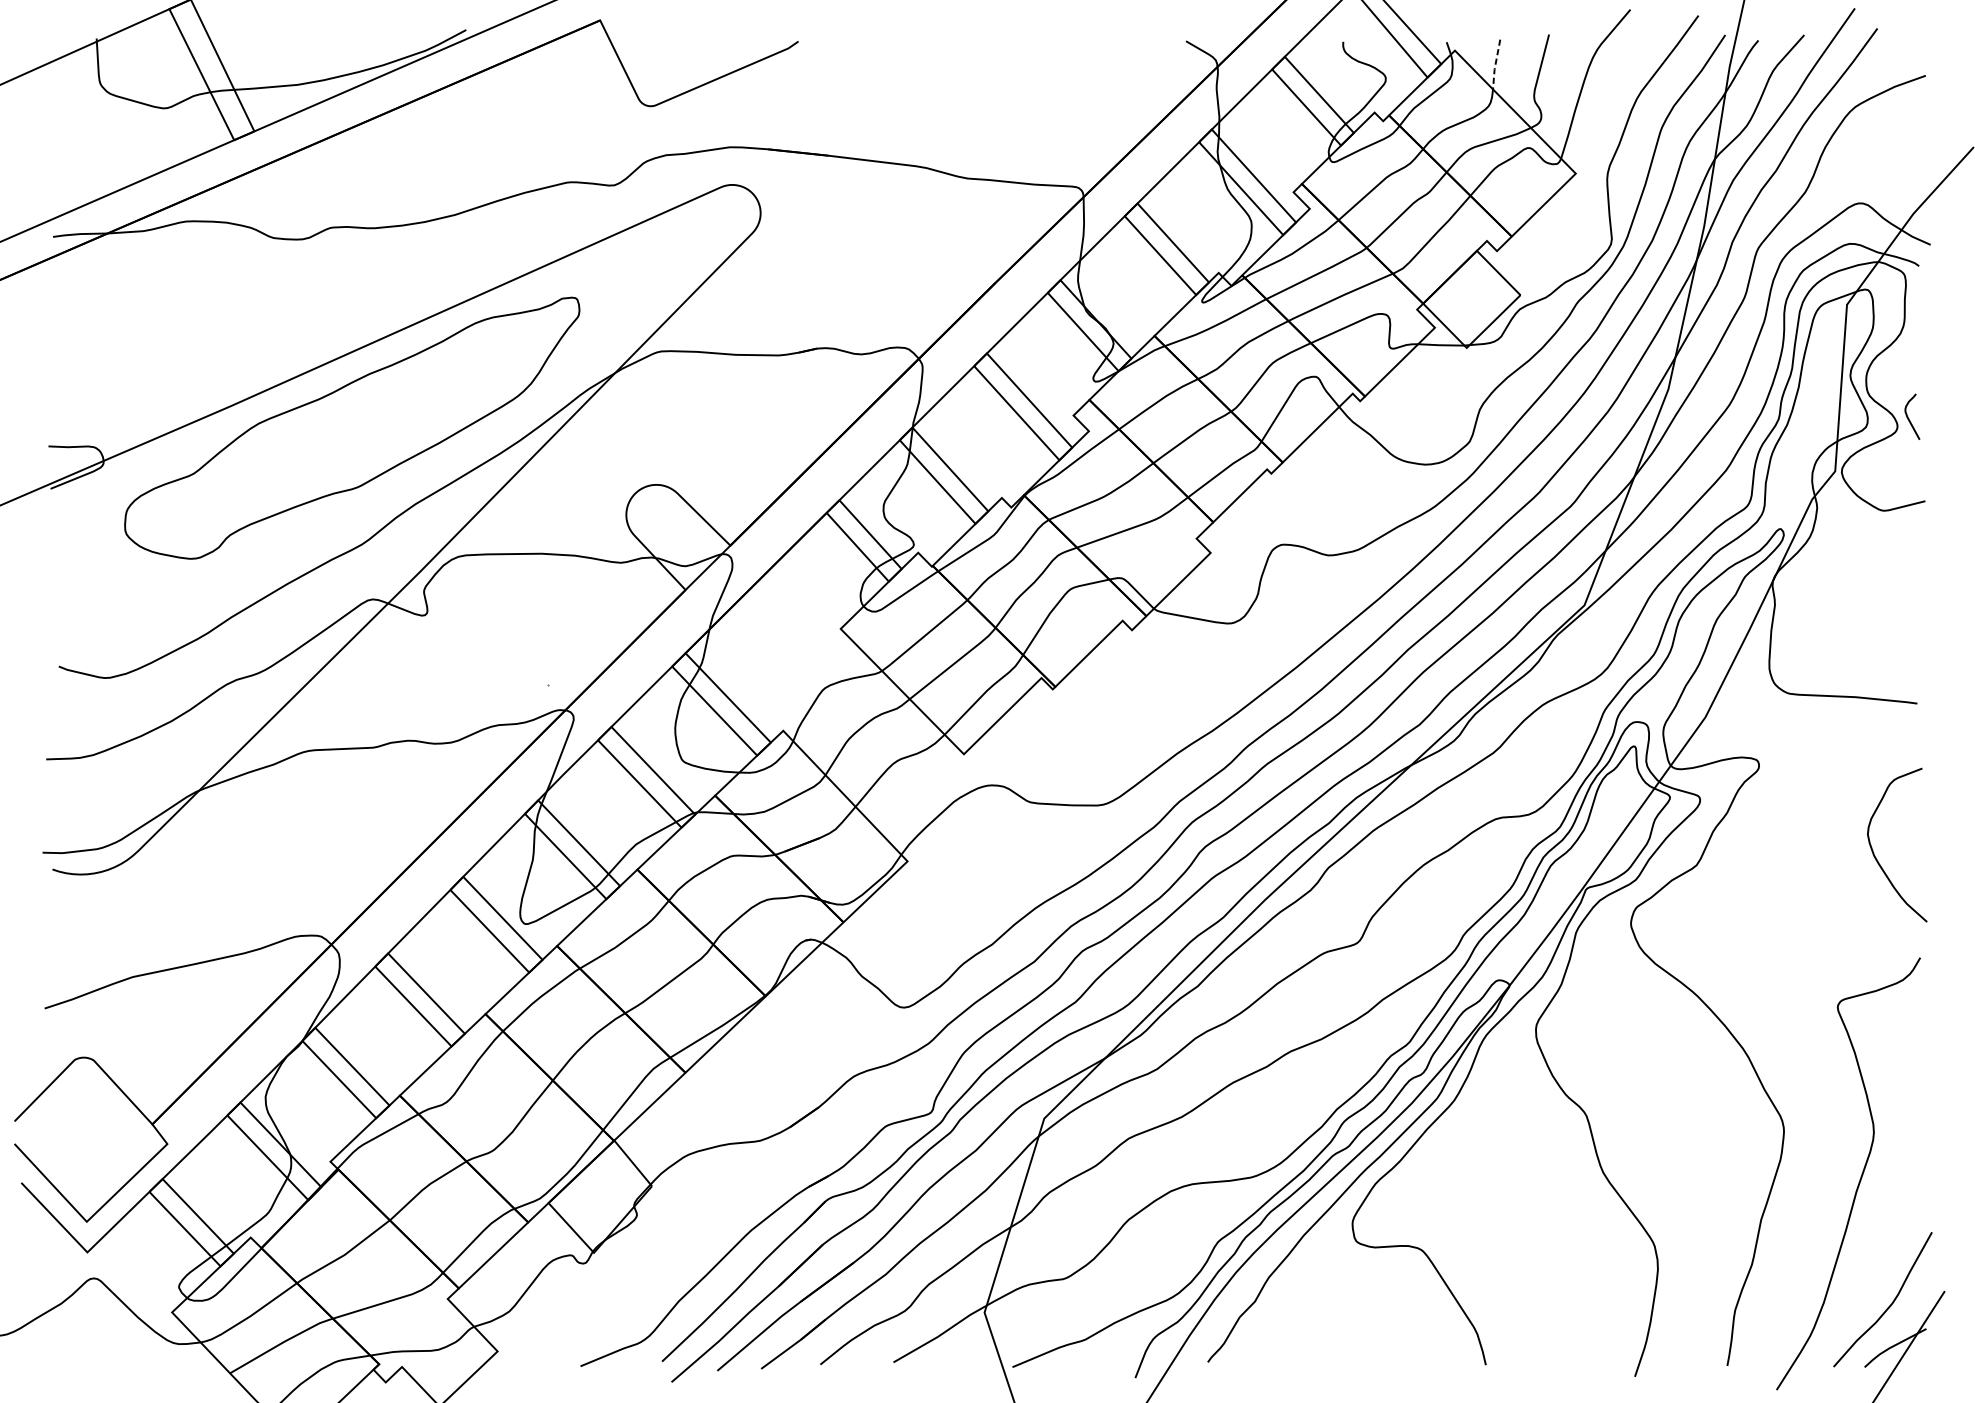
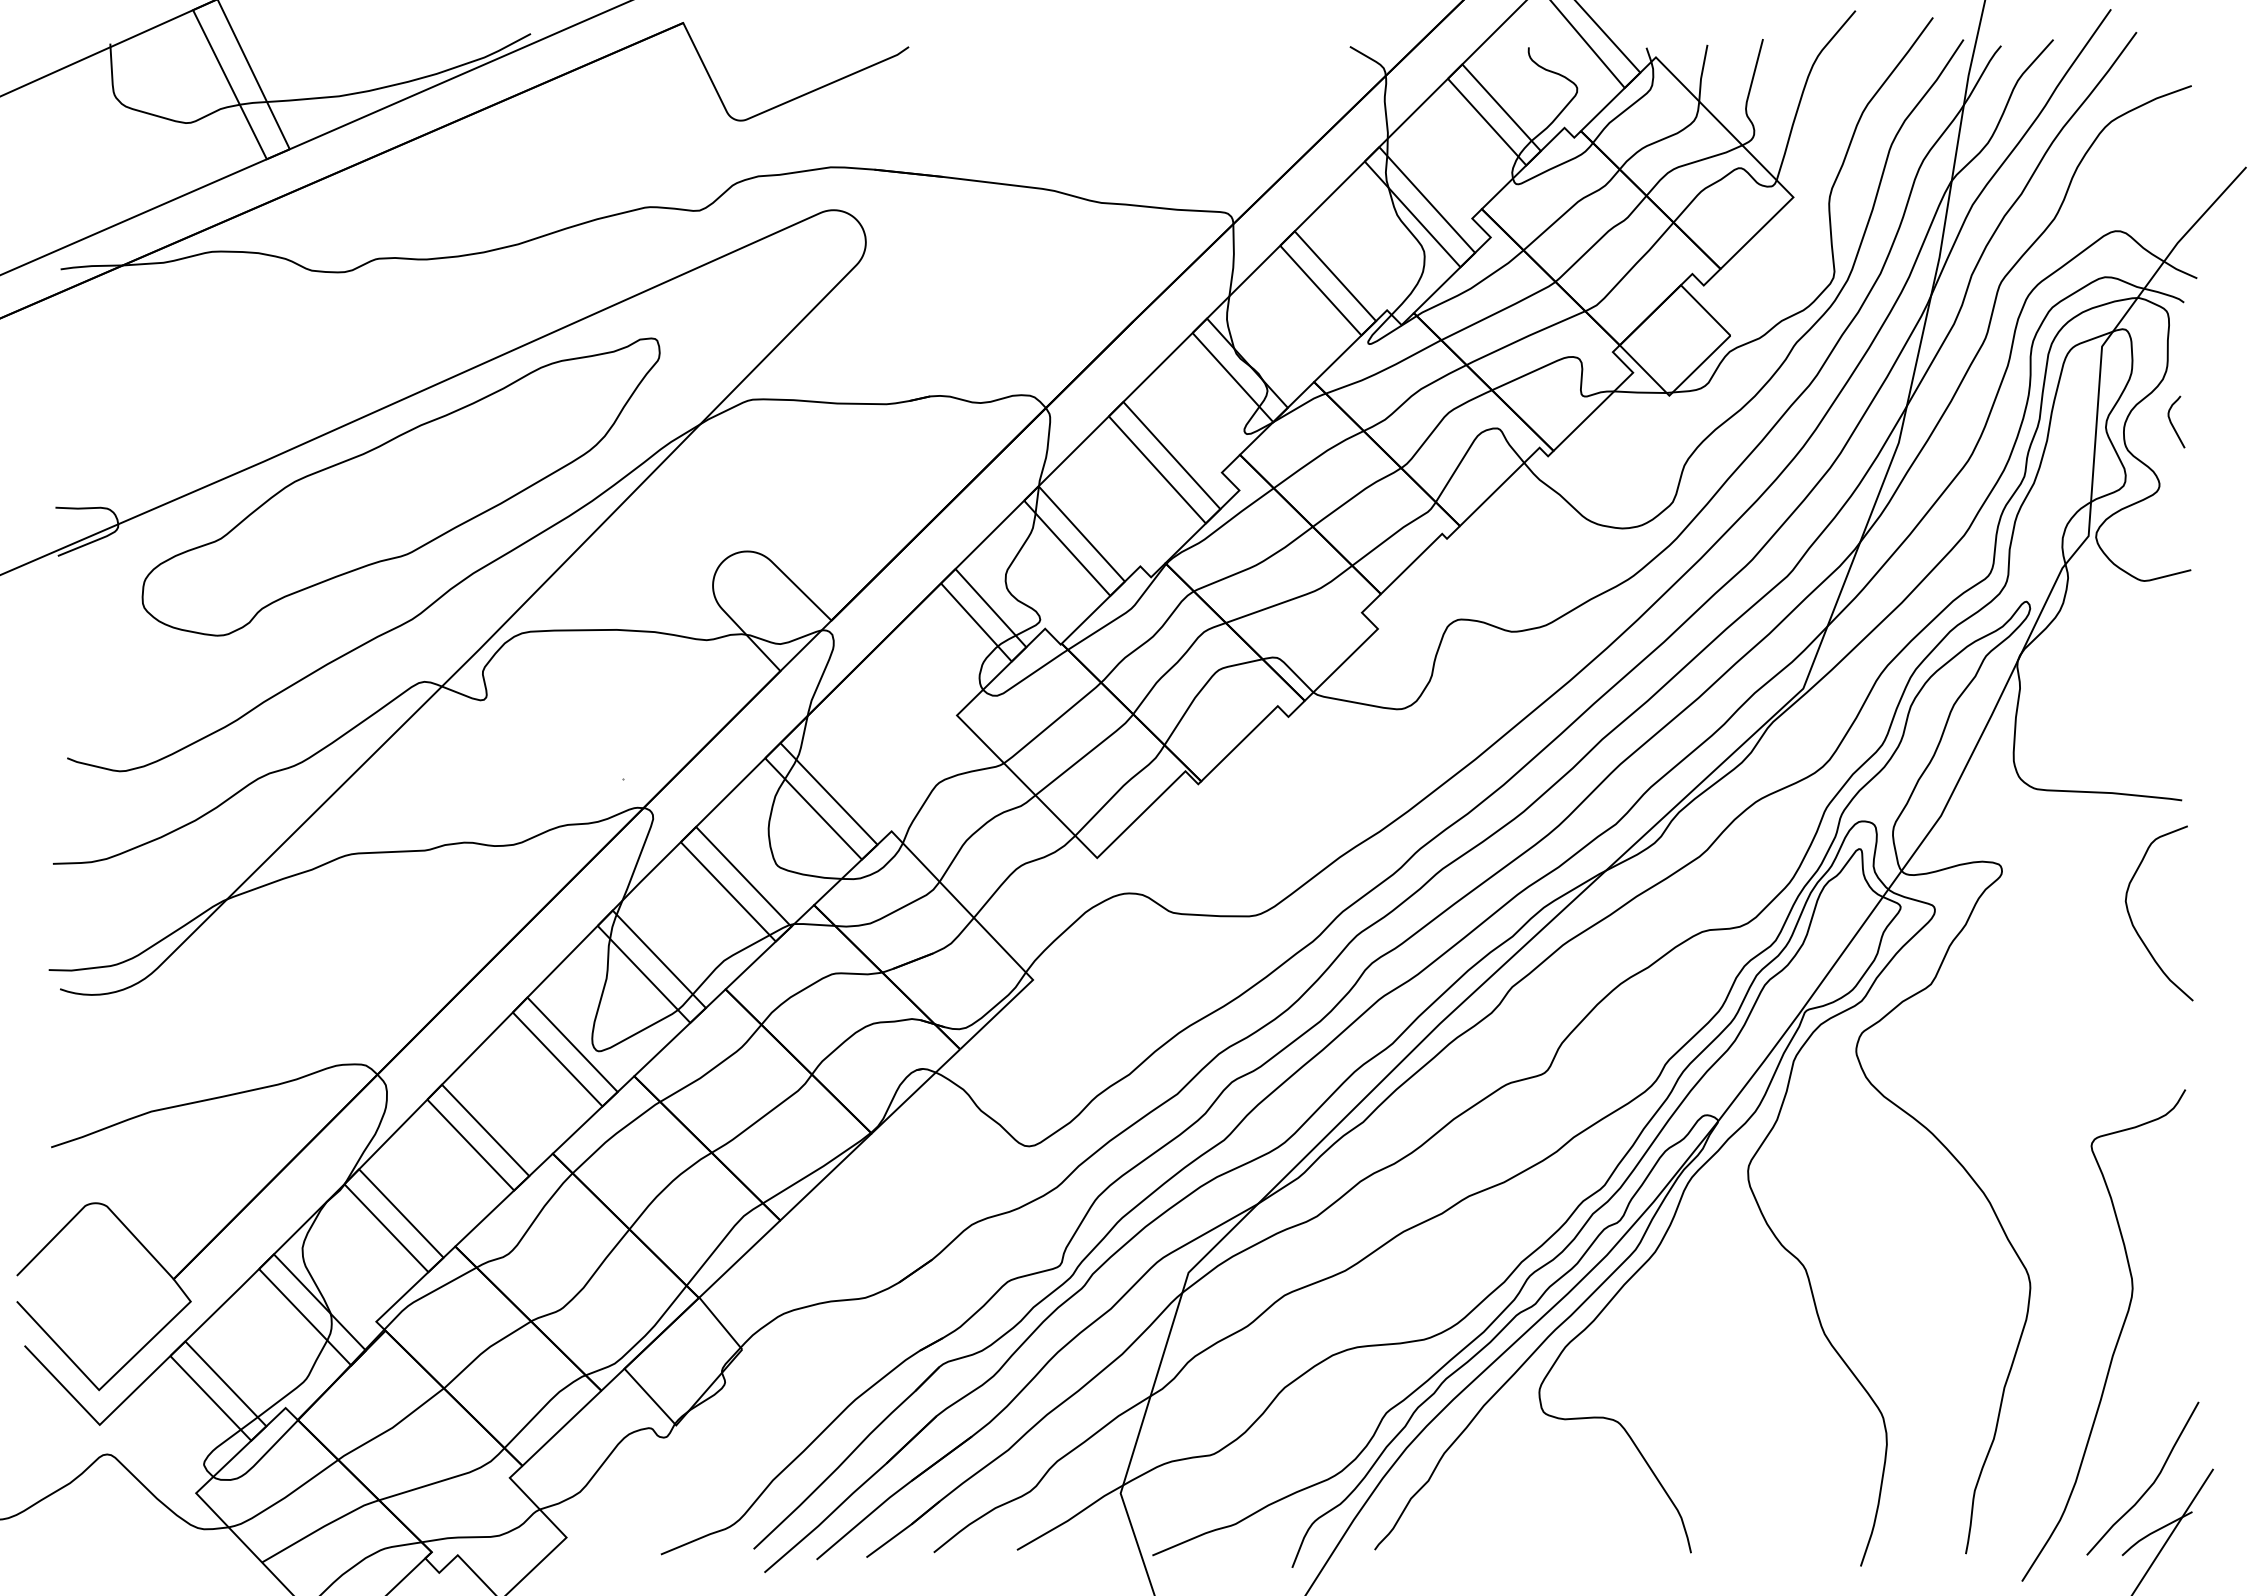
line: (1495, 65) -> (1701, 74), dashed -> solid
curve: (1908, 418) -> (2172, 423), moved
curve: (1873, 851) -> (2132, 920), moved

